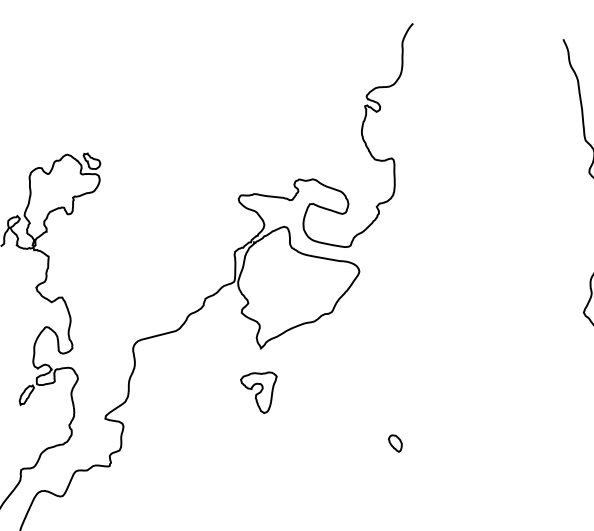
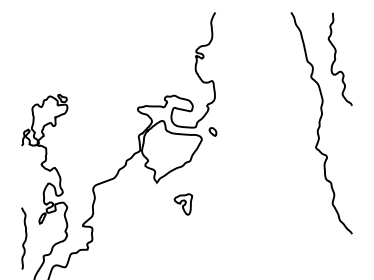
part: (257, 391) -> (183, 204), moved
part: (394, 442) -> (212, 131), moved

